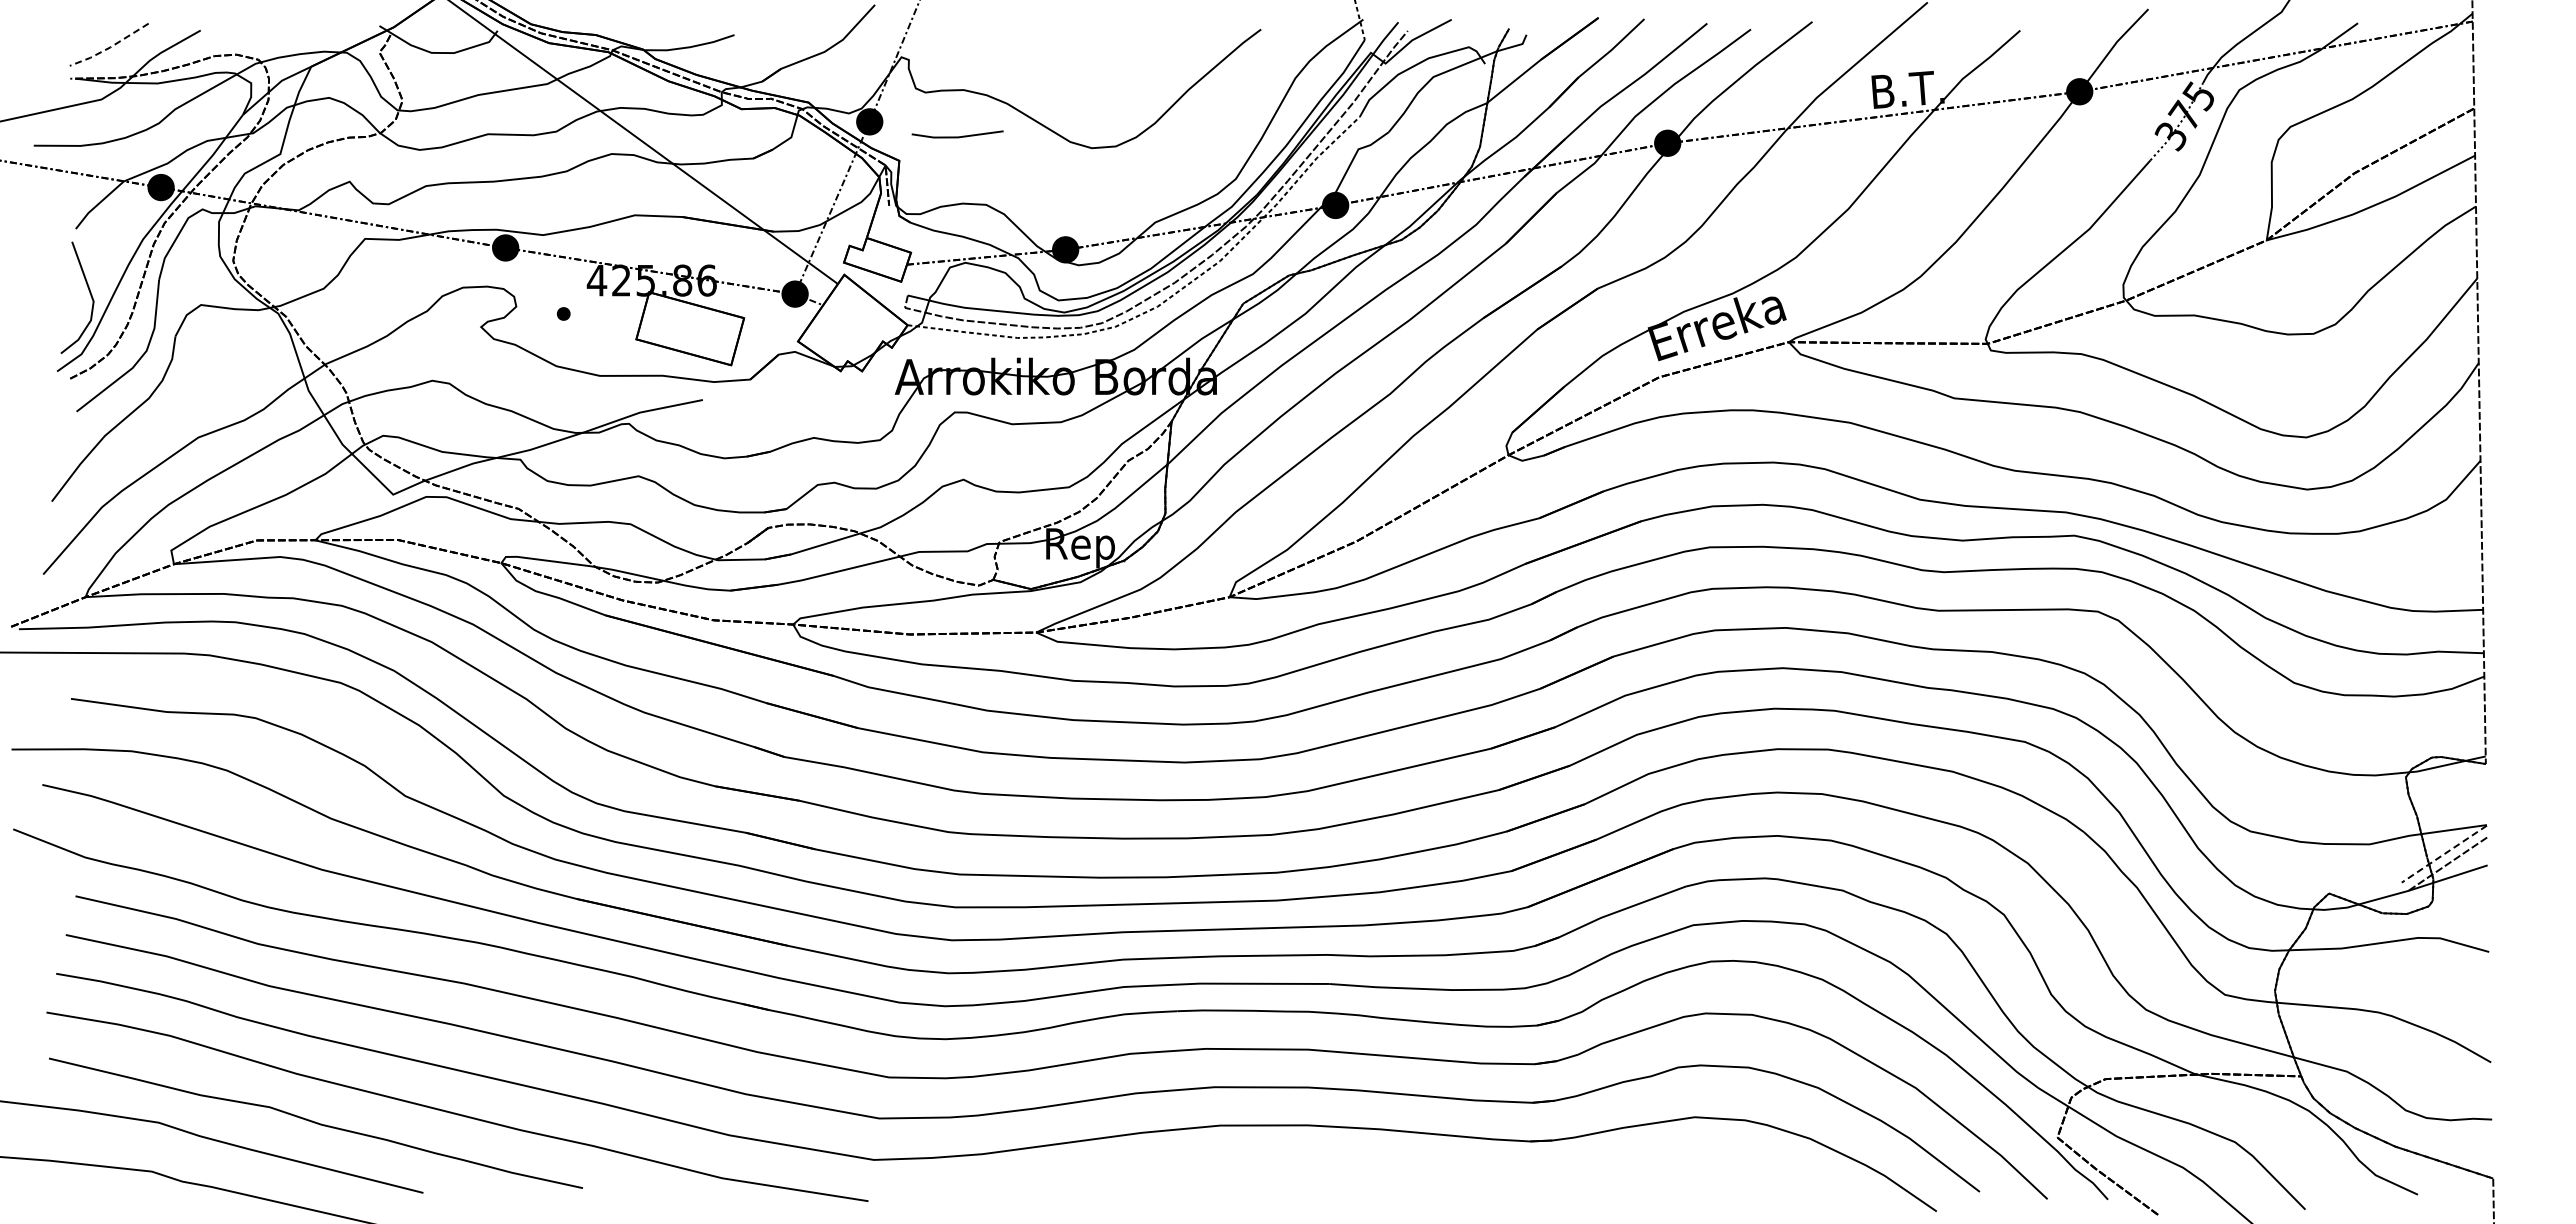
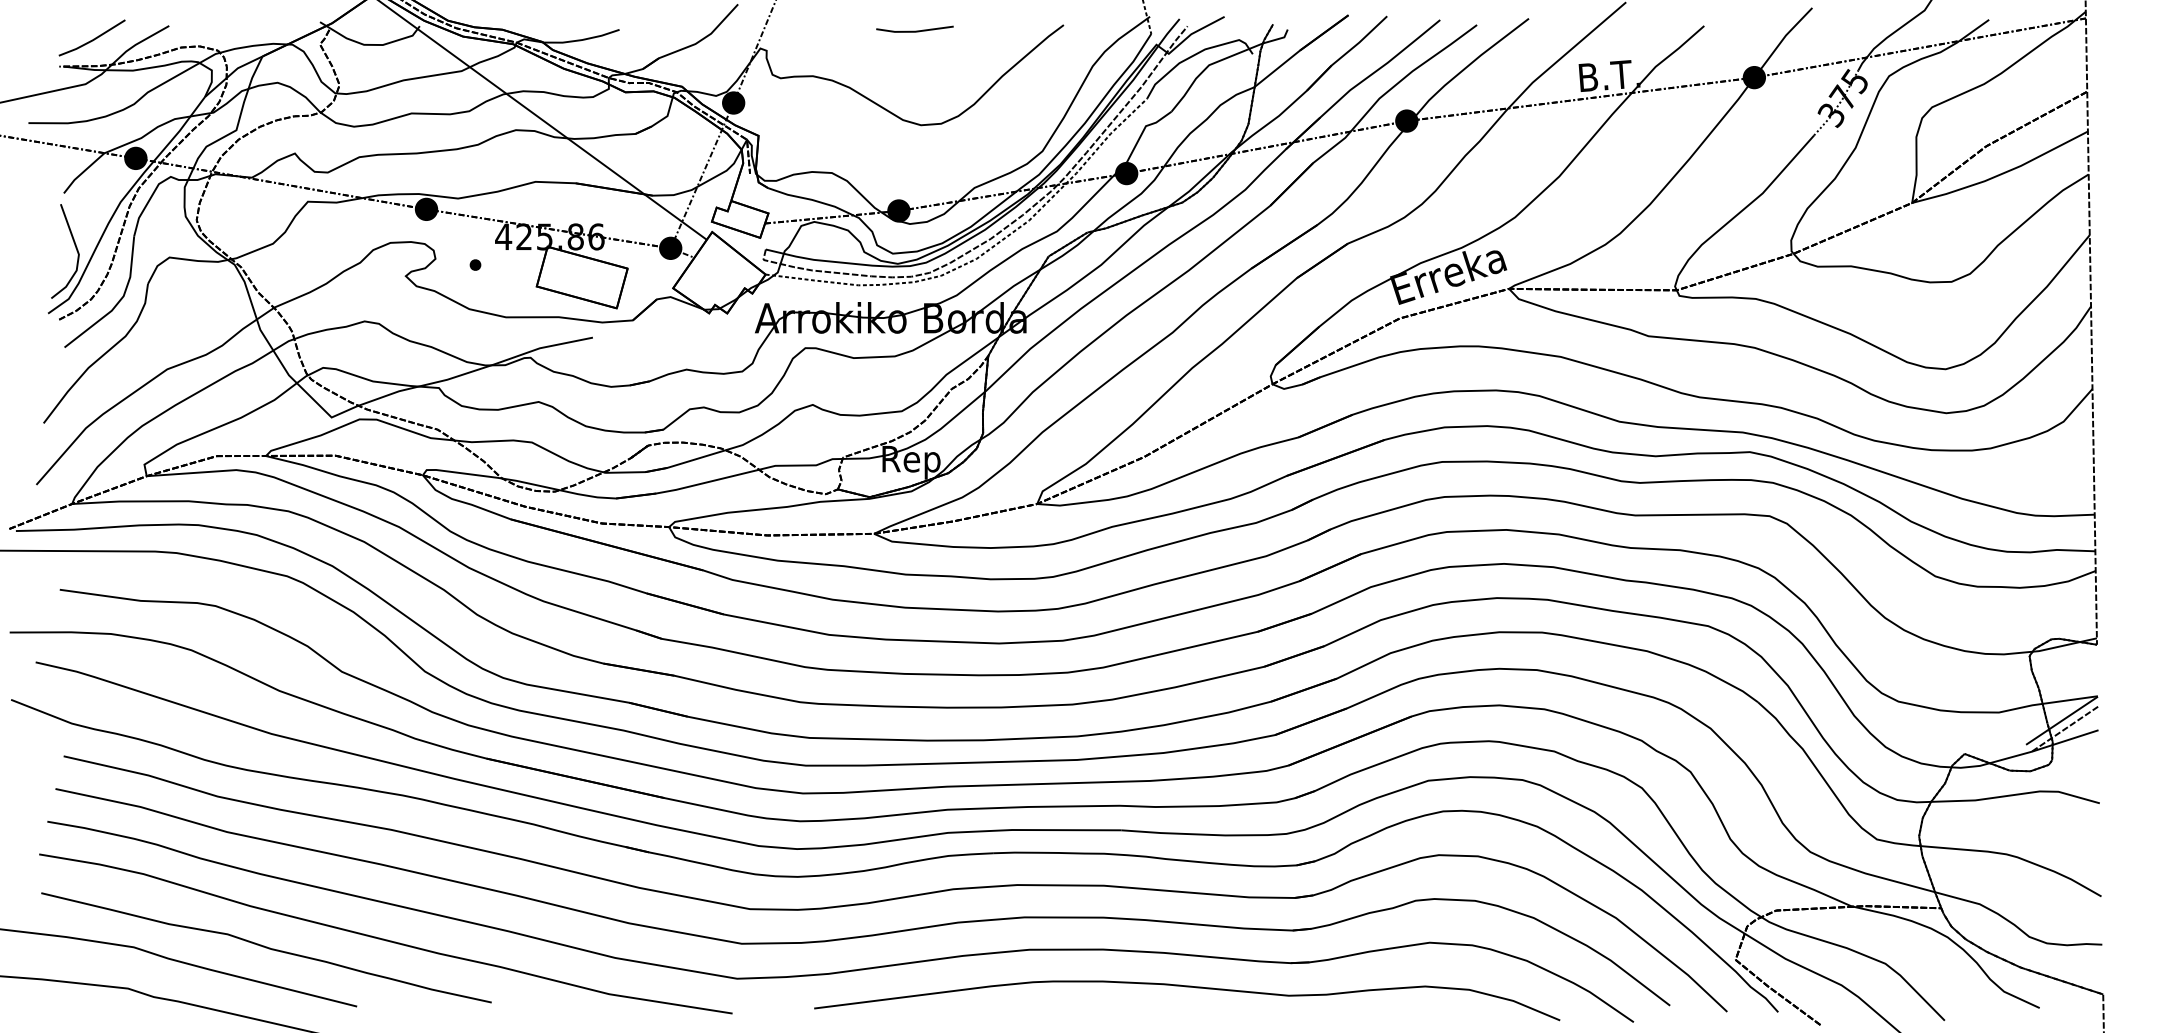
line: (110, 47) -> (93, 40), dashed -> solid
line: (957, 136) -> (914, 31), moved
line: (2443, 854) -> (2061, 721), dashed -> solid
curve: (1409, 1170) -> (1188, 987), added

